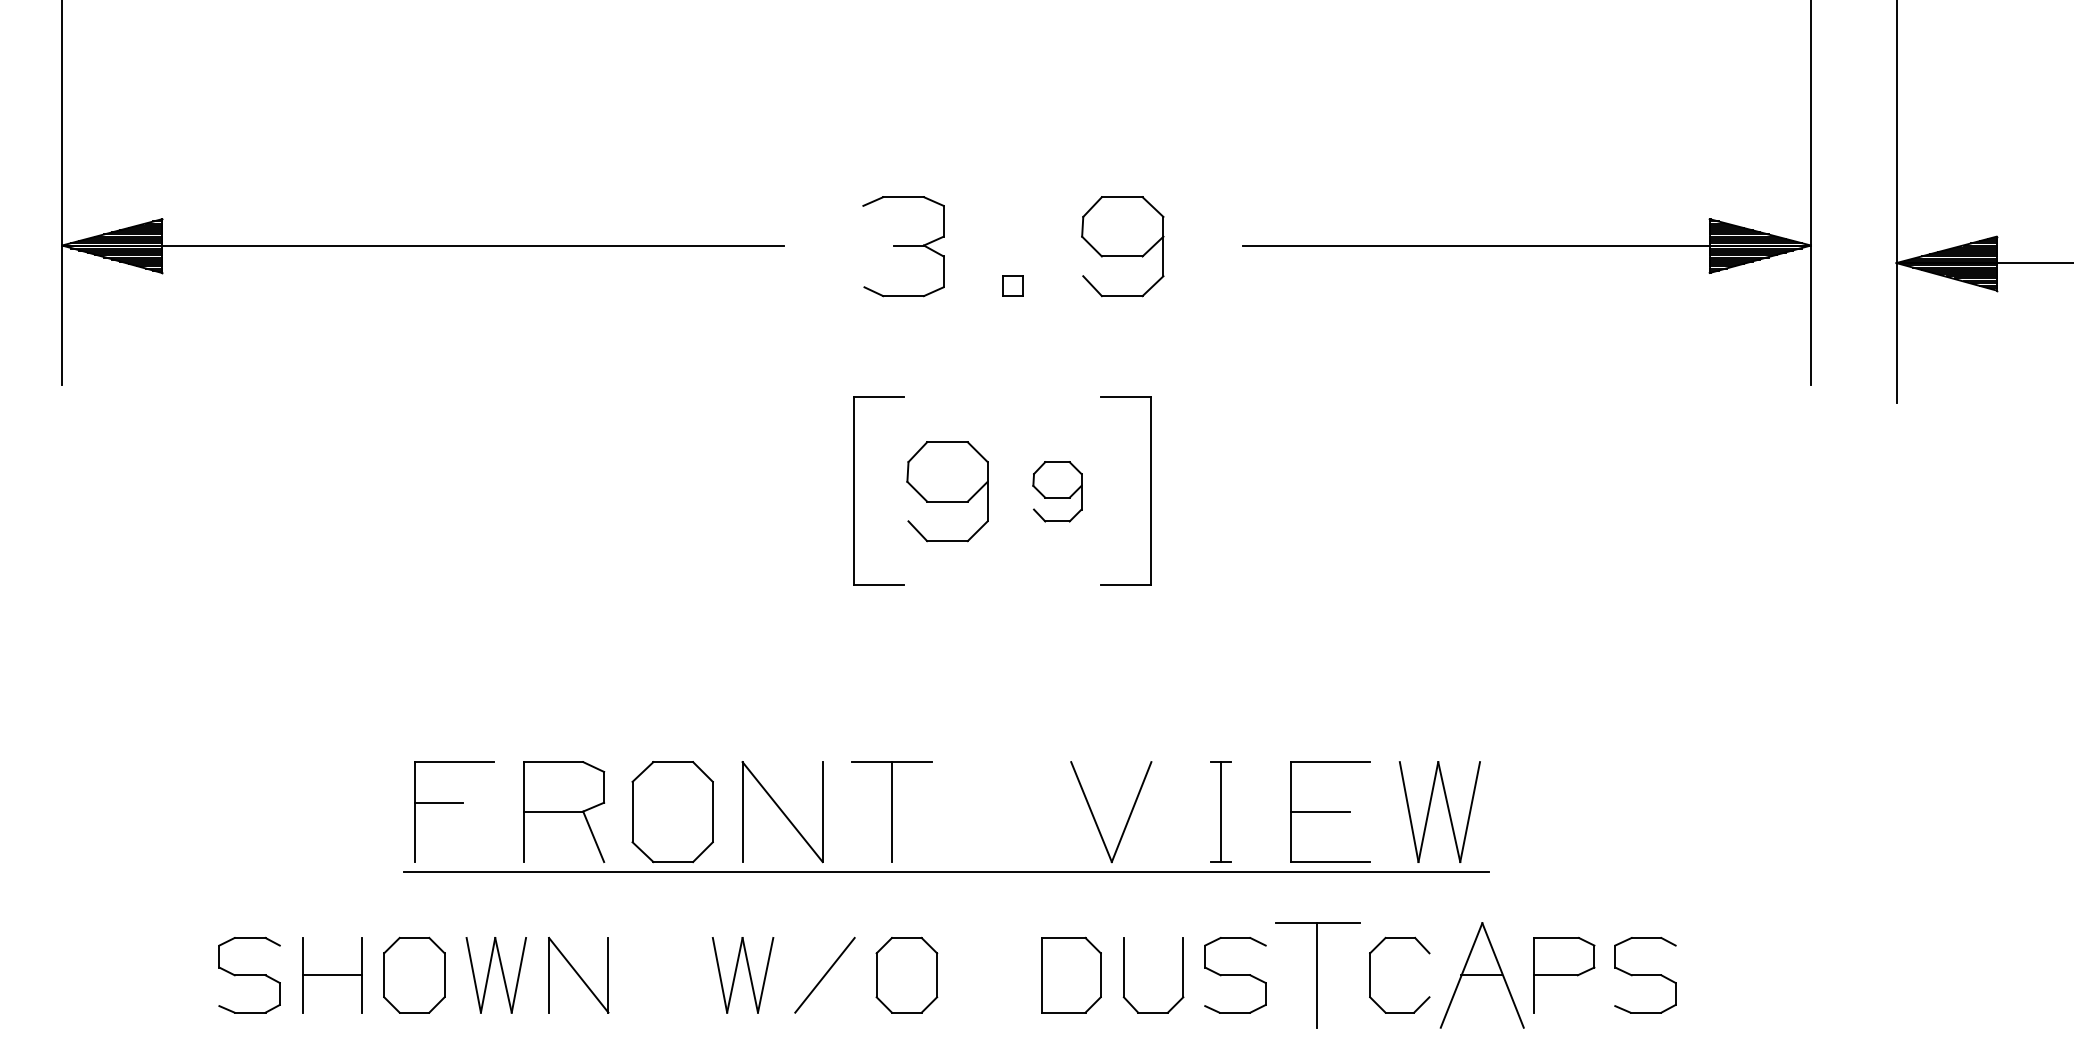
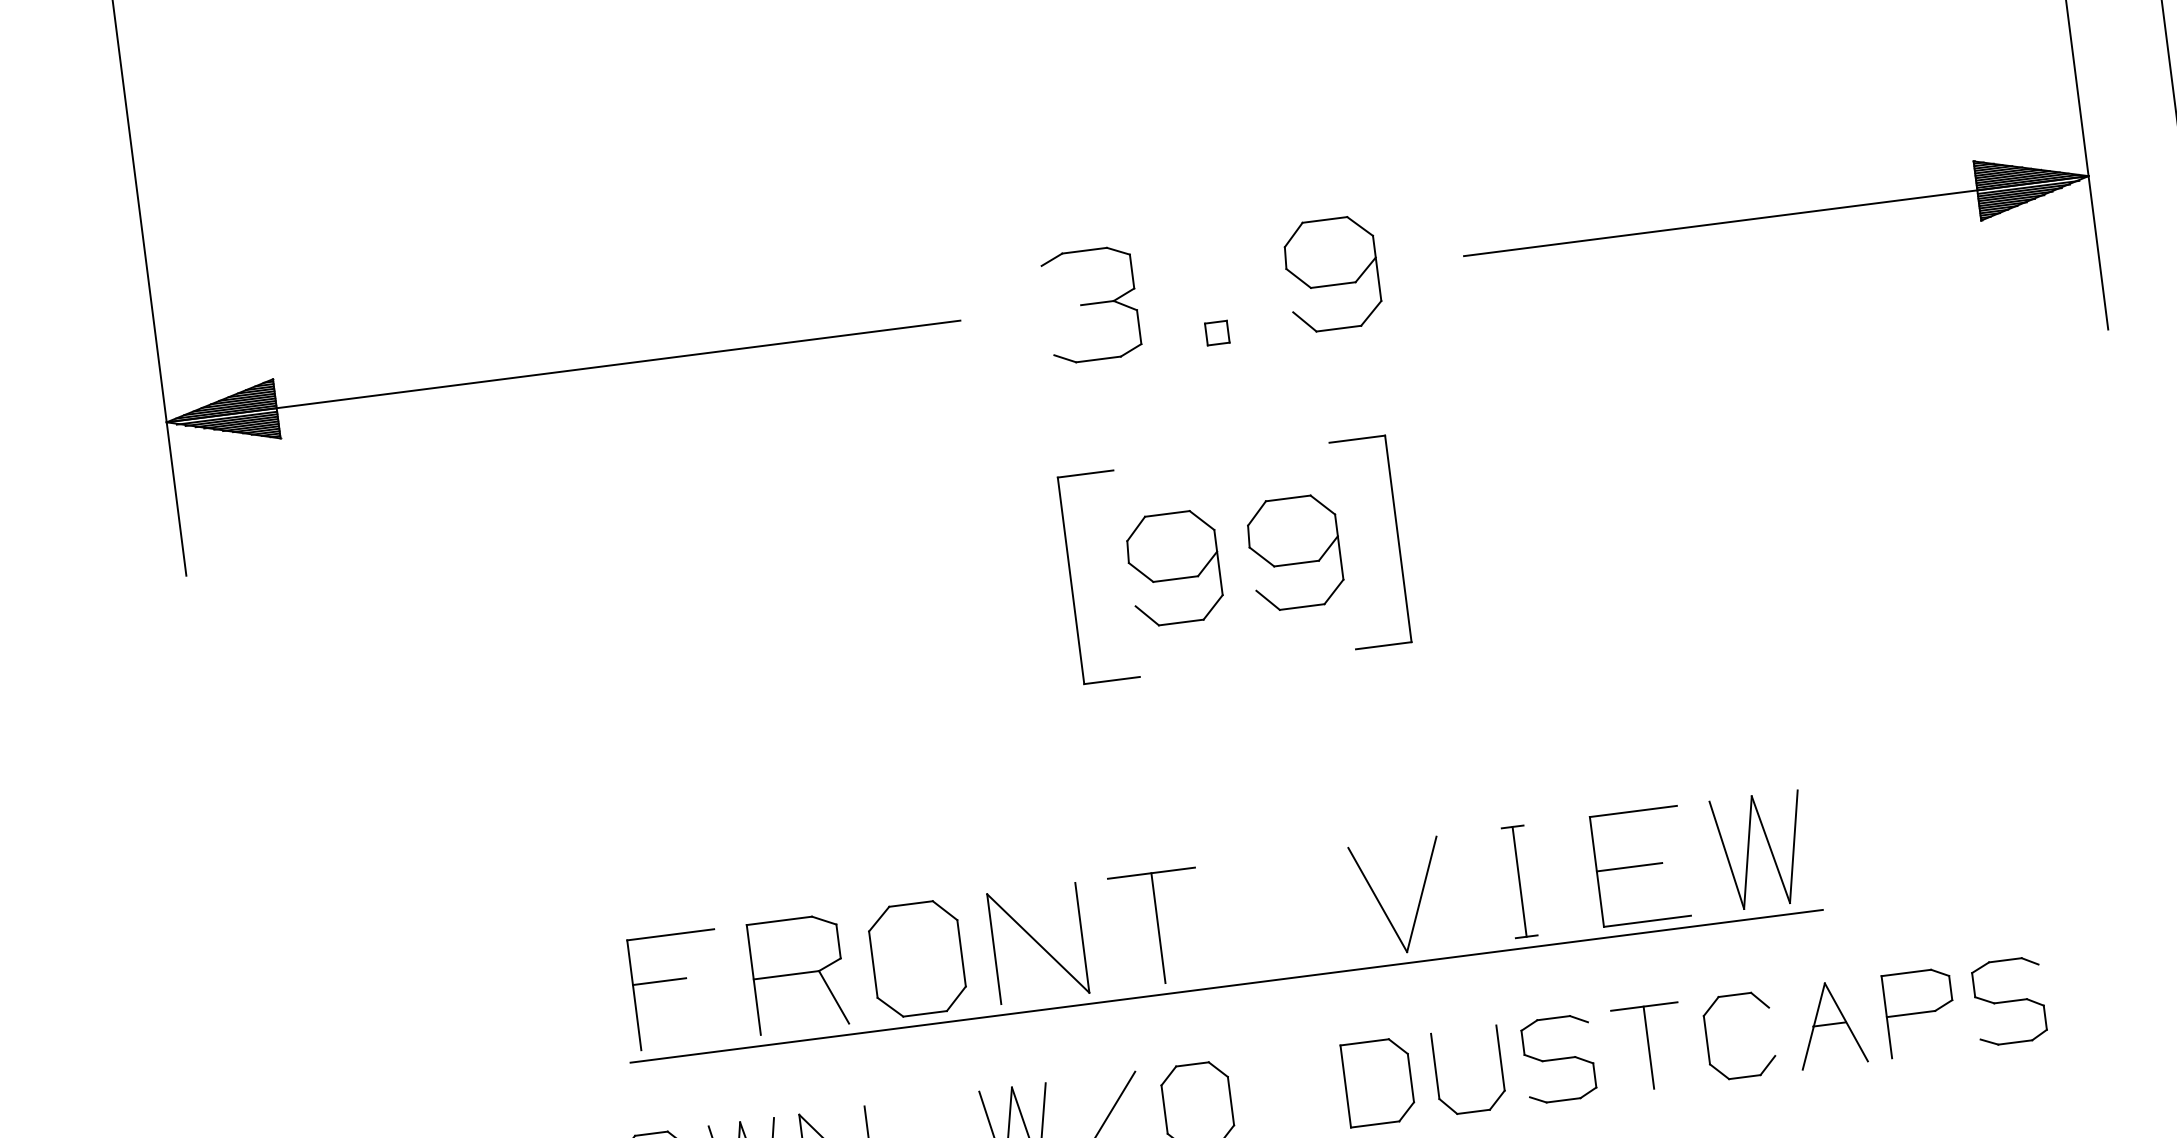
part: (1057, 491) -> (1295, 552), size x1.67
part: (1481, 974) -> (1829, 1023), size x0.71
part: (1317, 975) -> (1649, 1047), size x0.71

